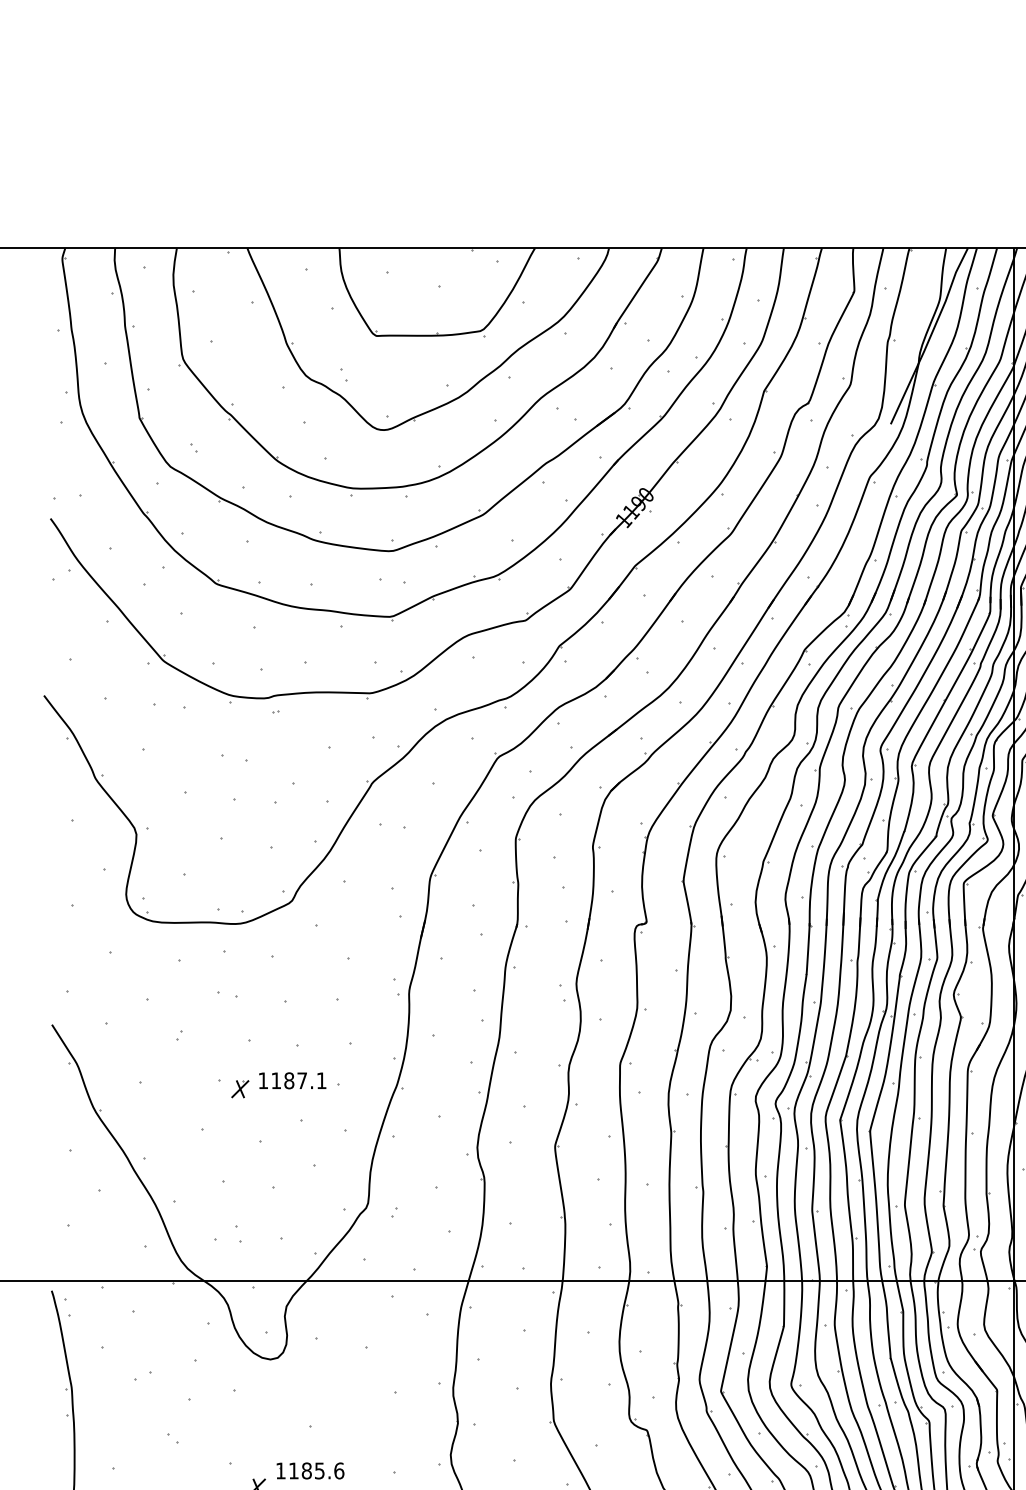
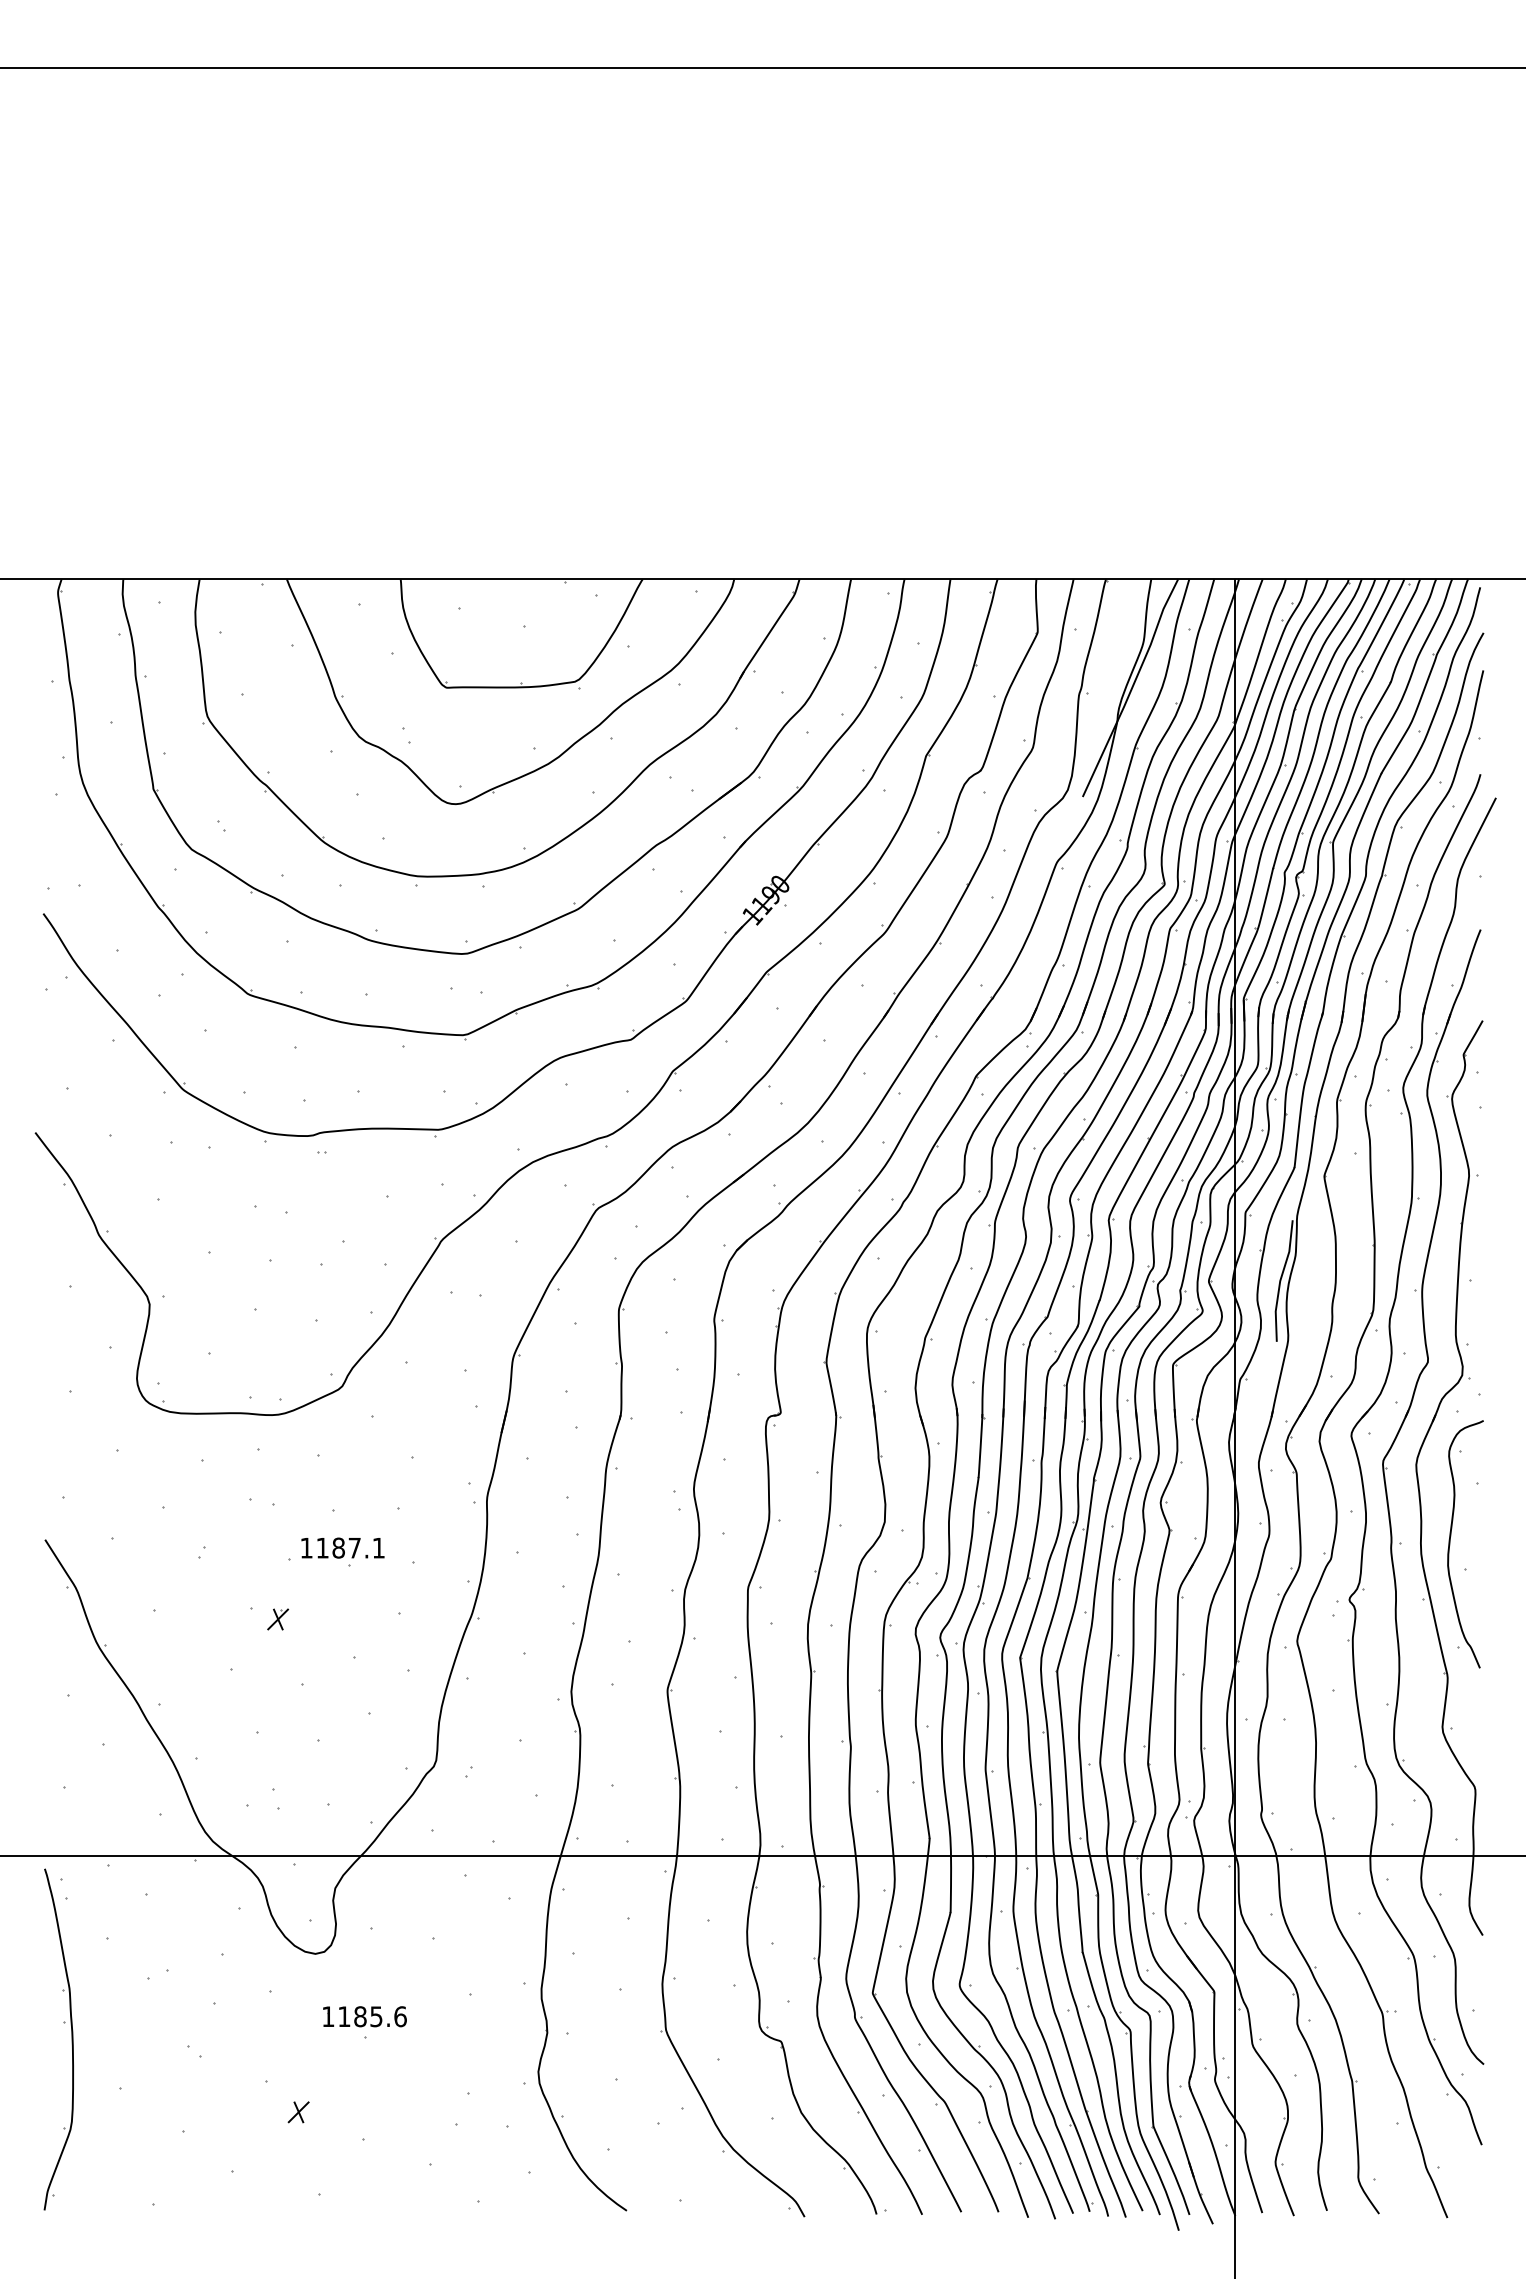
text: (292, 1080) -> (342, 1547), moved
part: (310, 1470) -> (364, 2016), moved

